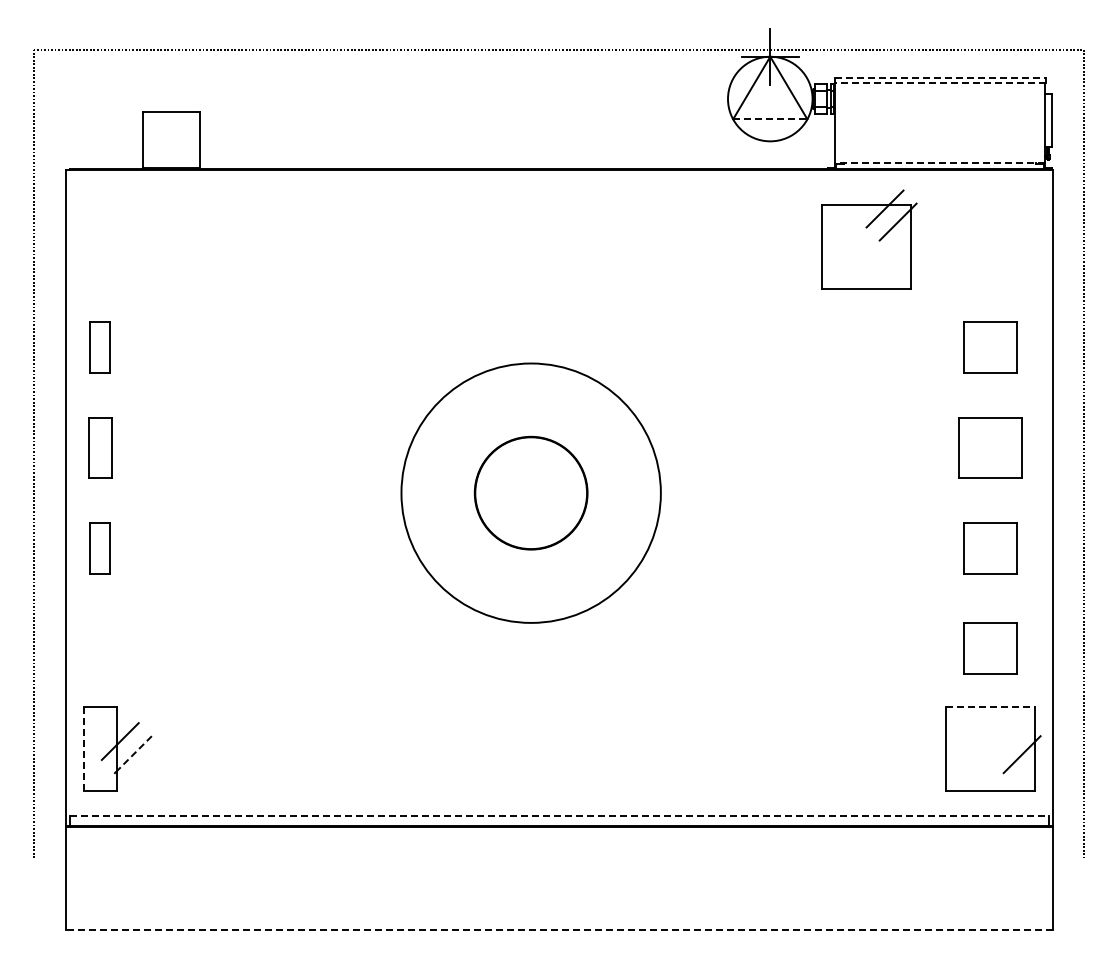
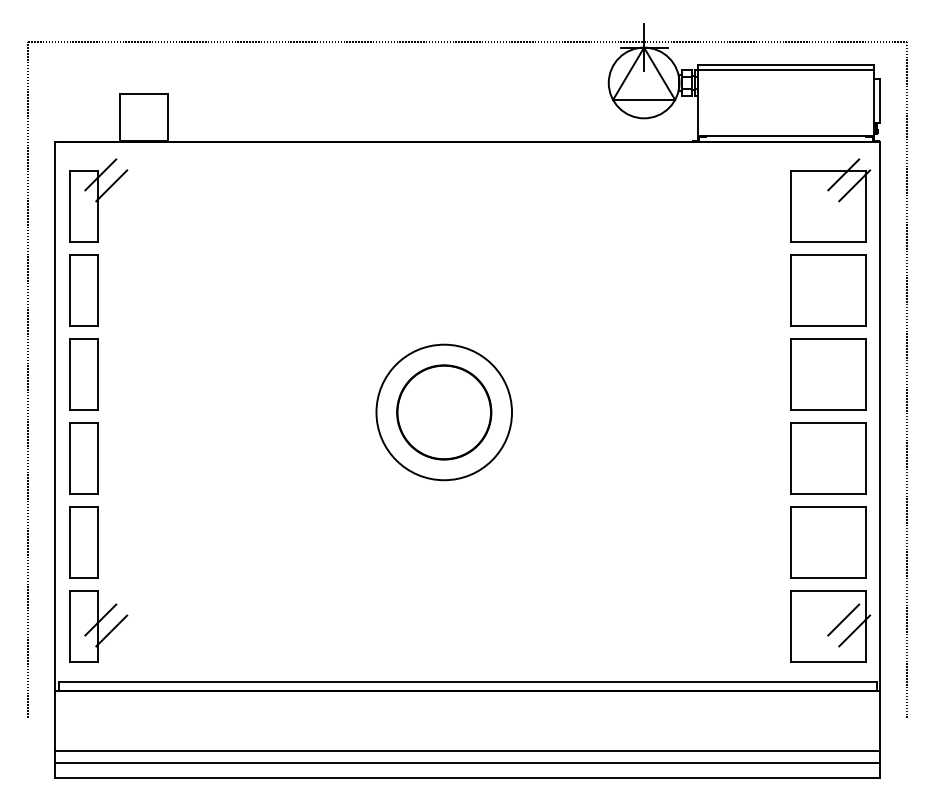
line: (940, 77) -> (786, 64), dashed -> solid
line: (939, 83) -> (785, 69), dashed -> solid
line: (770, 119) -> (644, 100), dashed -> solid
line: (940, 163) -> (786, 136), dashed -> solid
part: (117, 239) -> (98, 200), added
part: (869, 239) -> (830, 200), moved
part: (100, 347) -> (84, 290), size x1.67
part: (990, 347) -> (828, 290), size x1.67
part: (100, 447) -> (84, 374), size x1.43
part: (990, 447) -> (828, 374), size x1.43
circle: (531, 493) -> (444, 412), size x0.62
part: (100, 548) -> (84, 458), size x1.67
part: (990, 548) -> (828, 458), size x1.67
part: (100, 648) -> (84, 542), added
part: (990, 648) -> (828, 542), size x1.67
line: (990, 706) -> (828, 590), dashed -> solid
line: (1008, 741) -> (843, 620), added
line: (83, 748) -> (70, 625), dashed -> solid
line: (134, 753) -> (112, 630), dashed -> solid
line: (559, 816) -> (467, 682), dashed -> solid
line: (558, 898) -> (467, 751), added
line: (558, 912) -> (467, 762), added
line: (558, 930) -> (467, 777), dashed -> solid

